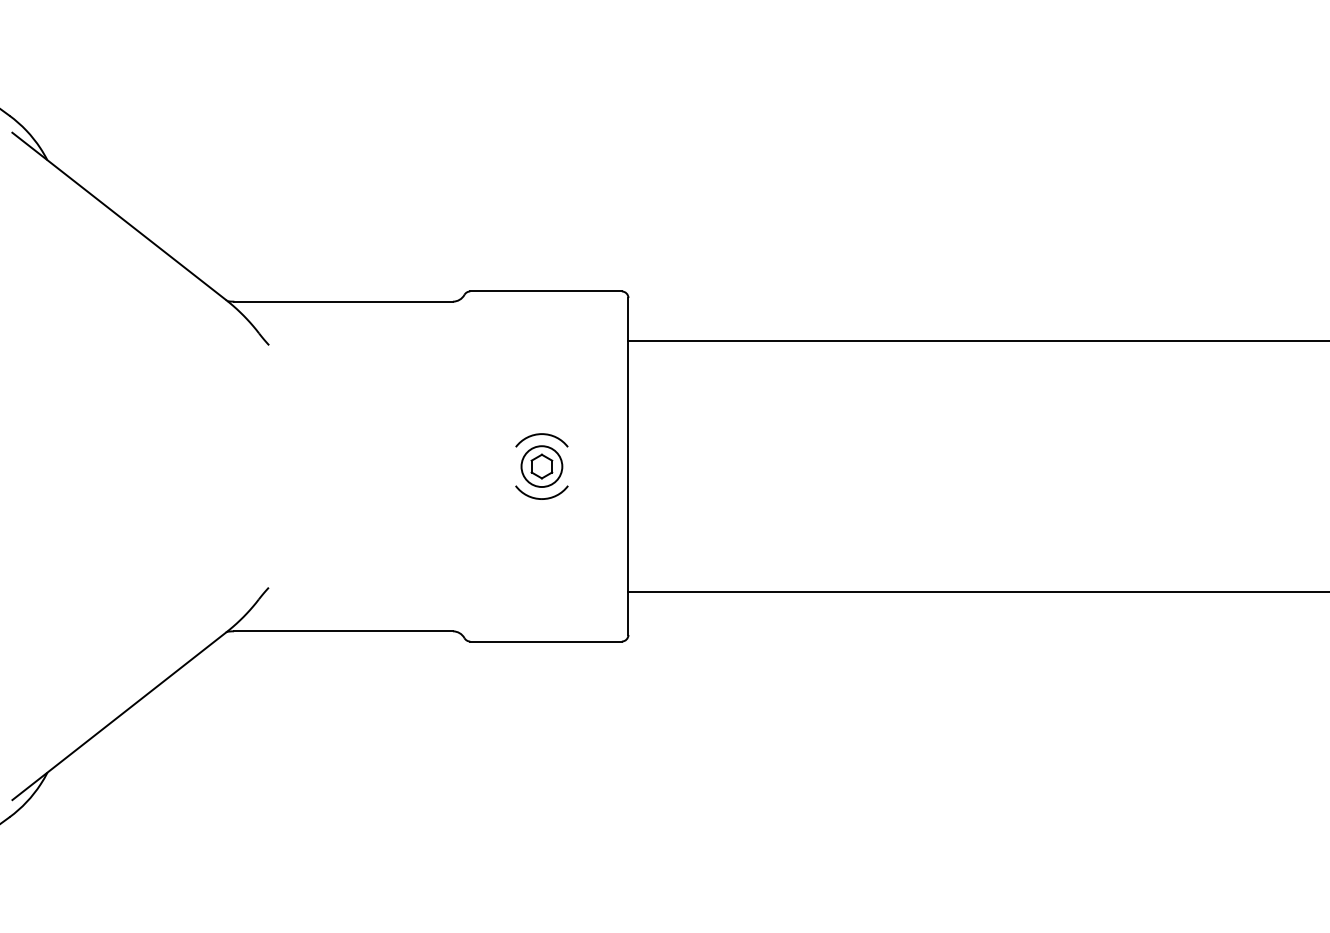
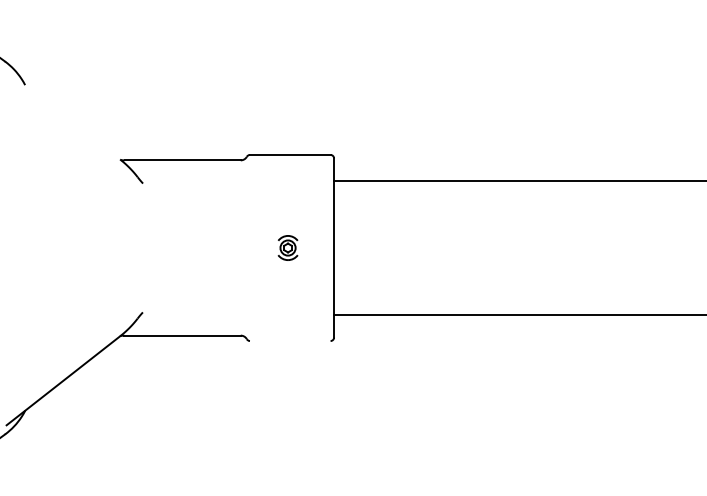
line: (119, 215) -> (63, 114), removed
part: (540, 465) -> (287, 247), size x0.7
line: (544, 642) -> (289, 341), removed

